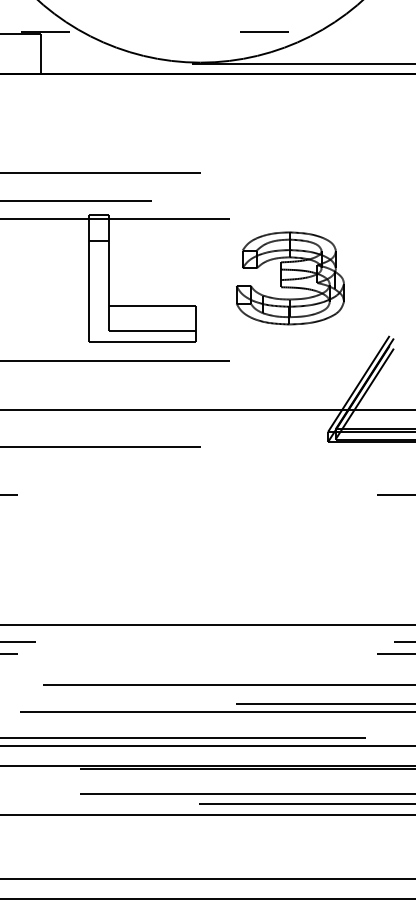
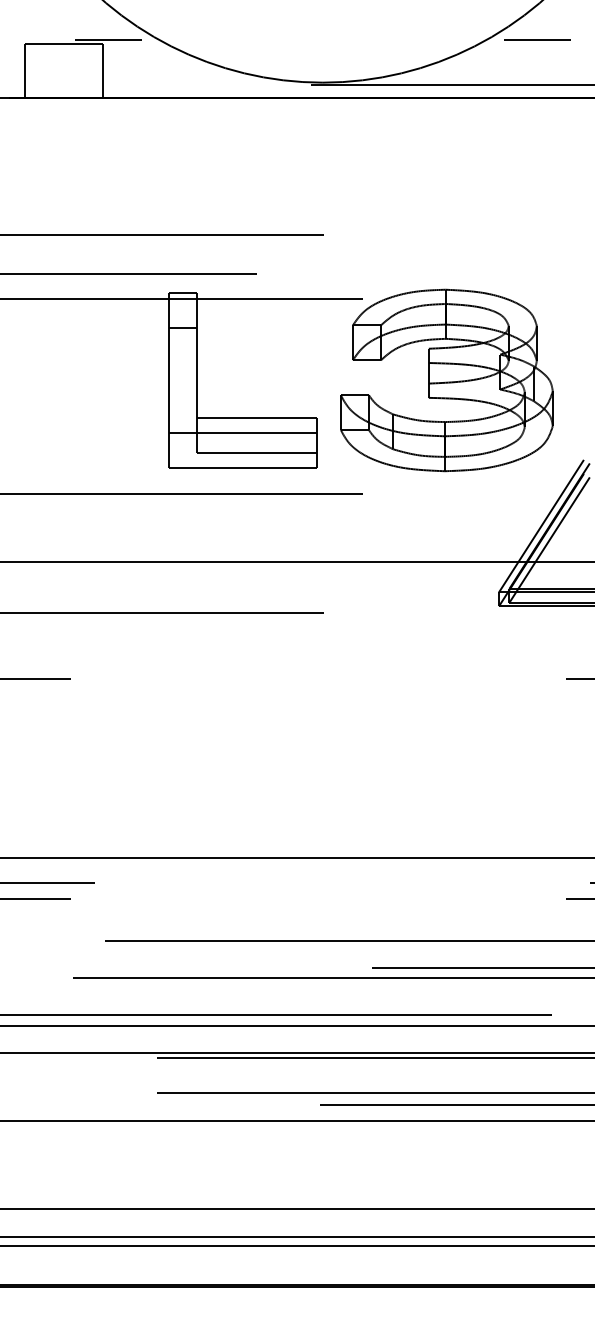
line: (264, 31) -> (537, 39), moved
part: (290, 278) -> (446, 380), size x1.43
line: (142, 316) -> (242, 432), added

